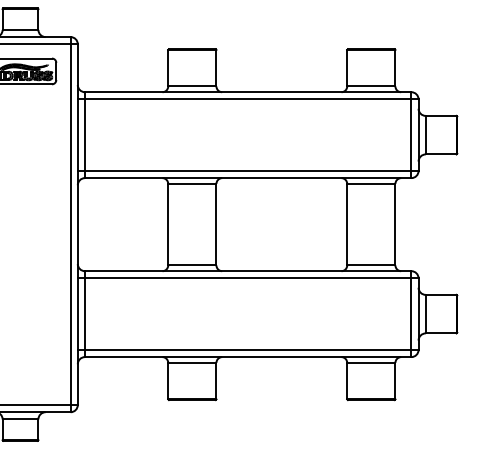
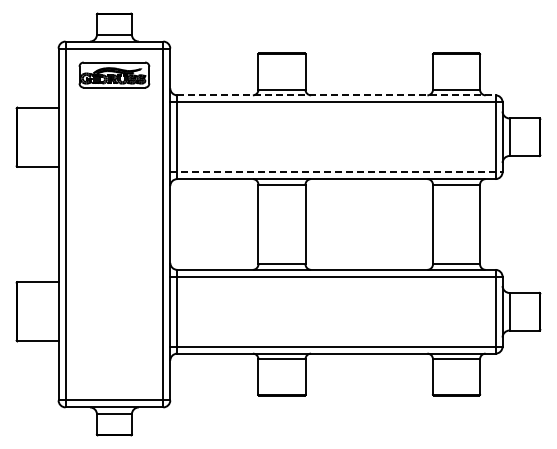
line: (248, 92) -> (336, 95), solid -> dashed
line: (248, 171) -> (336, 172), solid -> dashed

